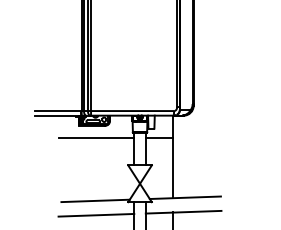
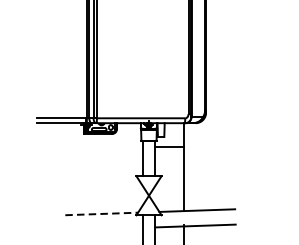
line: (96, 137) -> (102, 146), removed
line: (96, 200) -> (102, 213), solid -> dashed
line: (96, 214) -> (102, 228), removed

